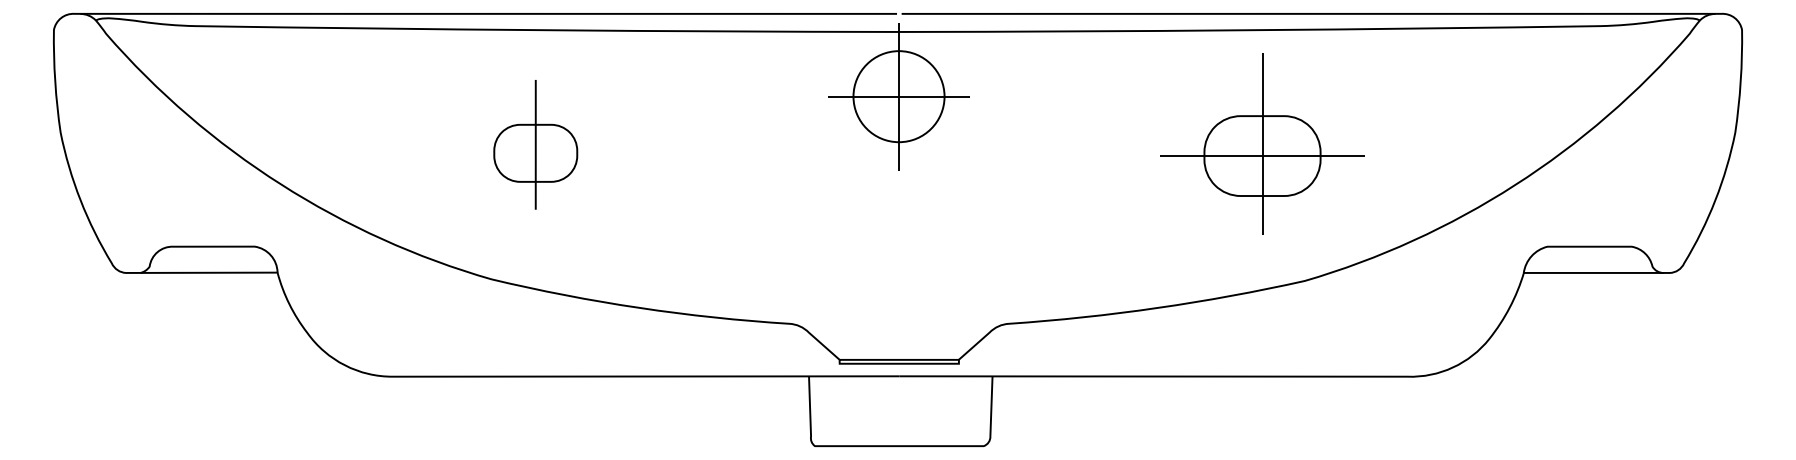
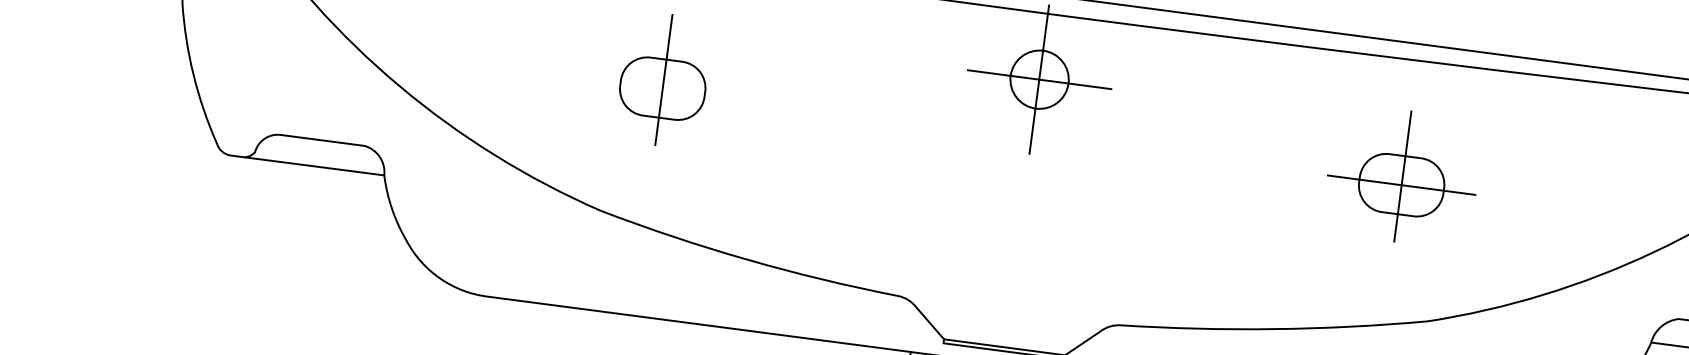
circle: (898, 96) -> (1039, 79), size x0.62
part: (1262, 143) -> (1402, 175), size x0.71

